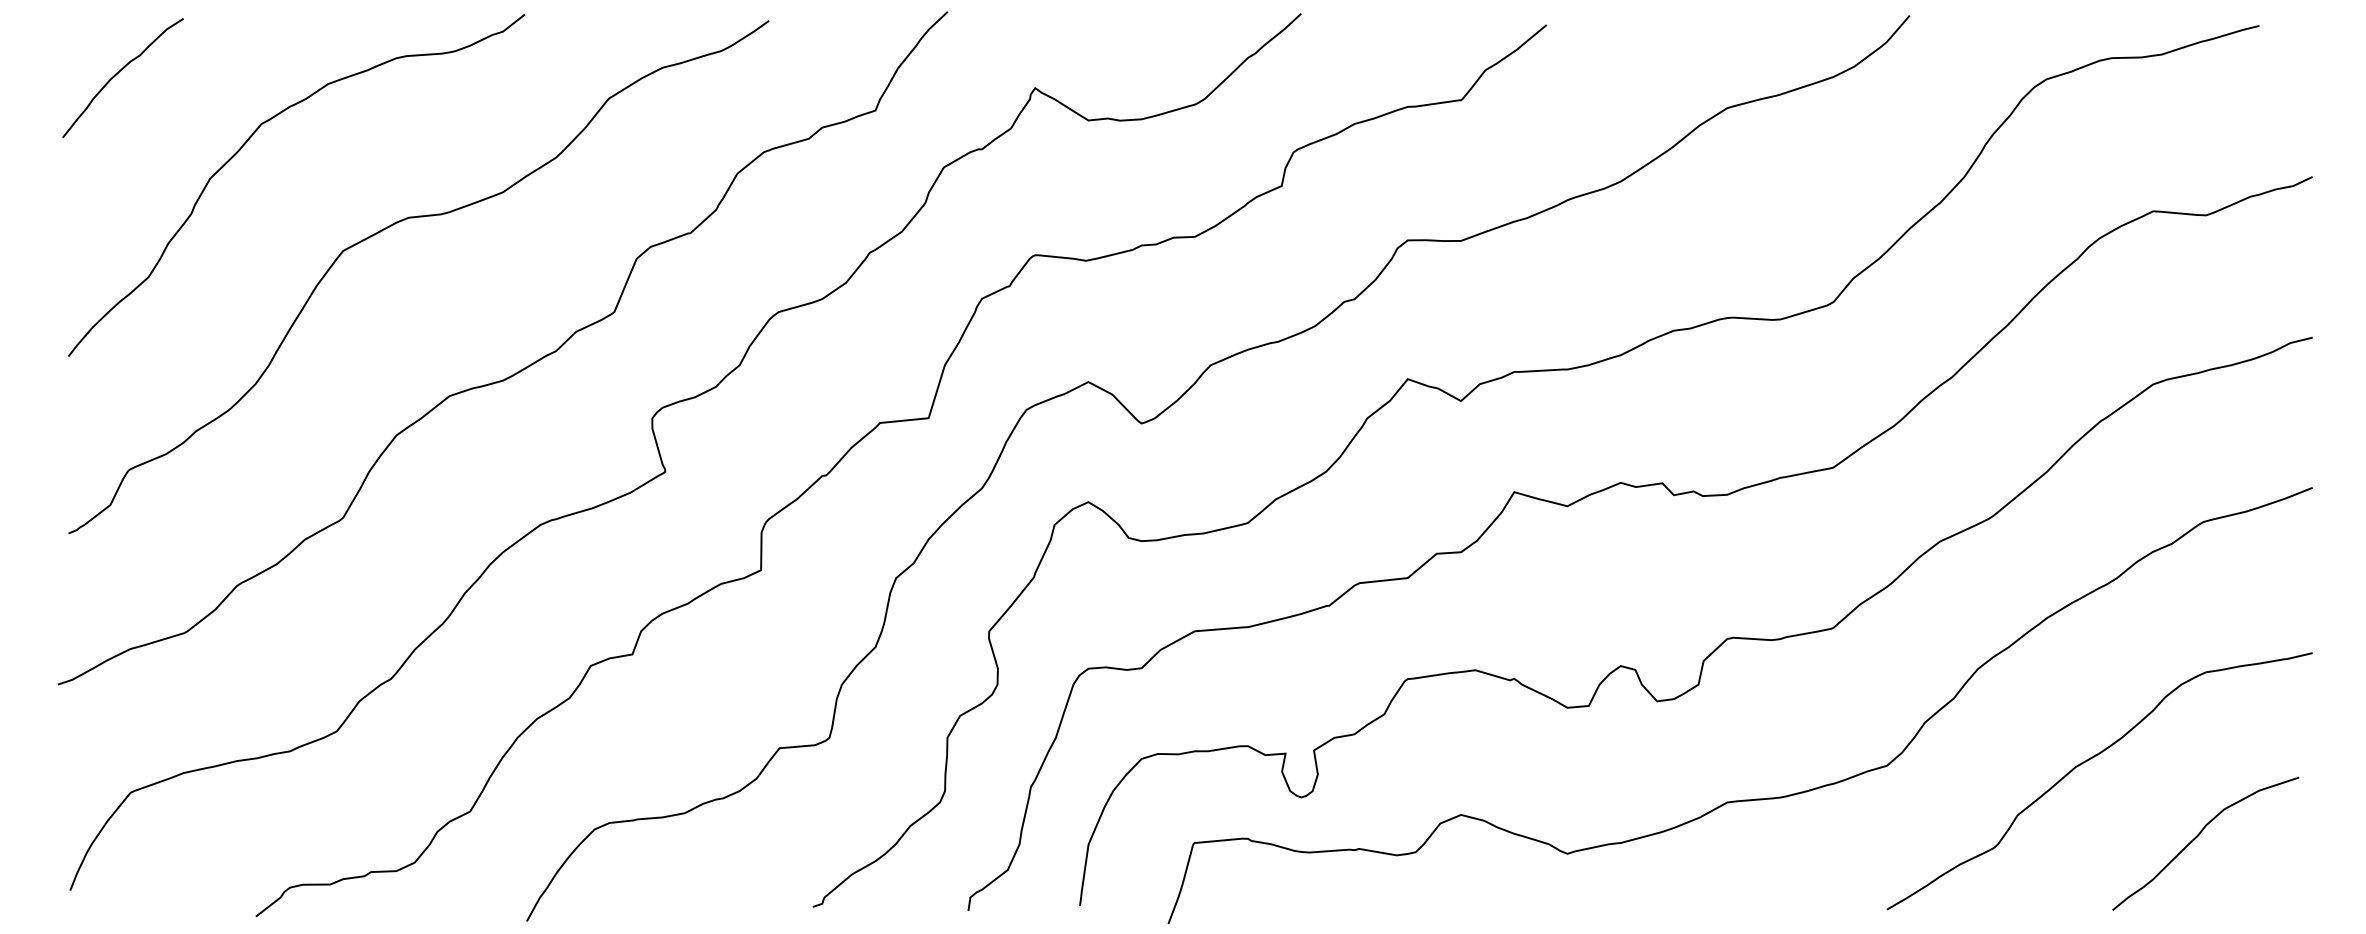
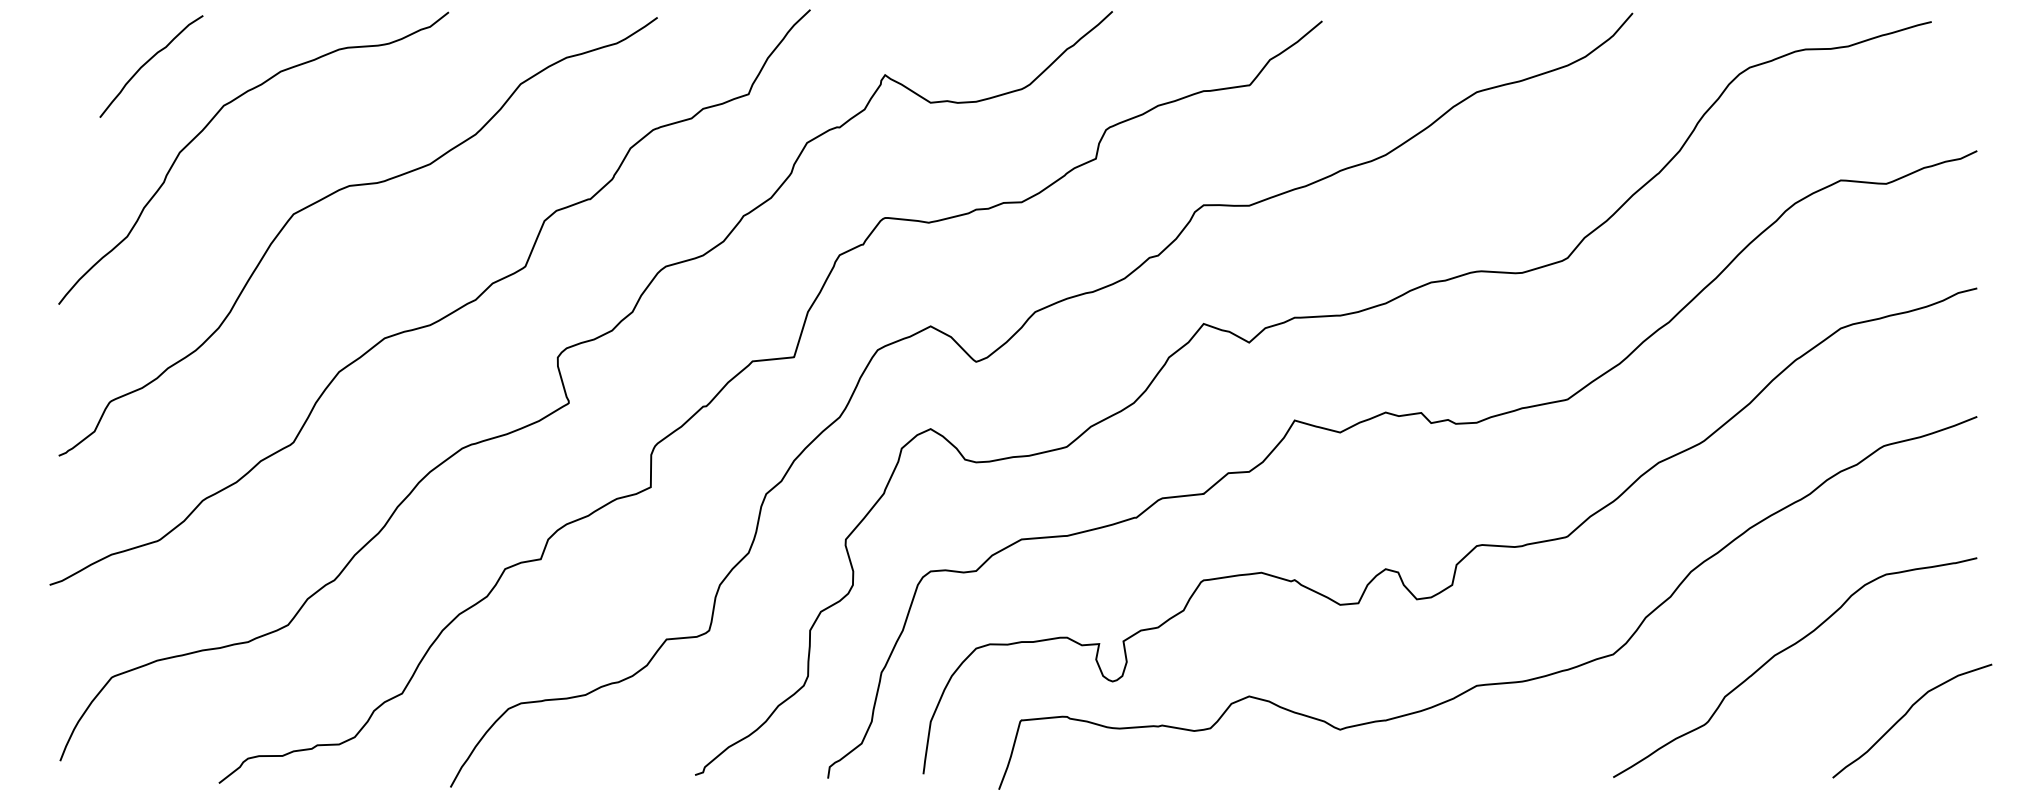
curve: (118, 73) -> (147, 62), moved
curve: (2198, 836) -> (1906, 714), moved

